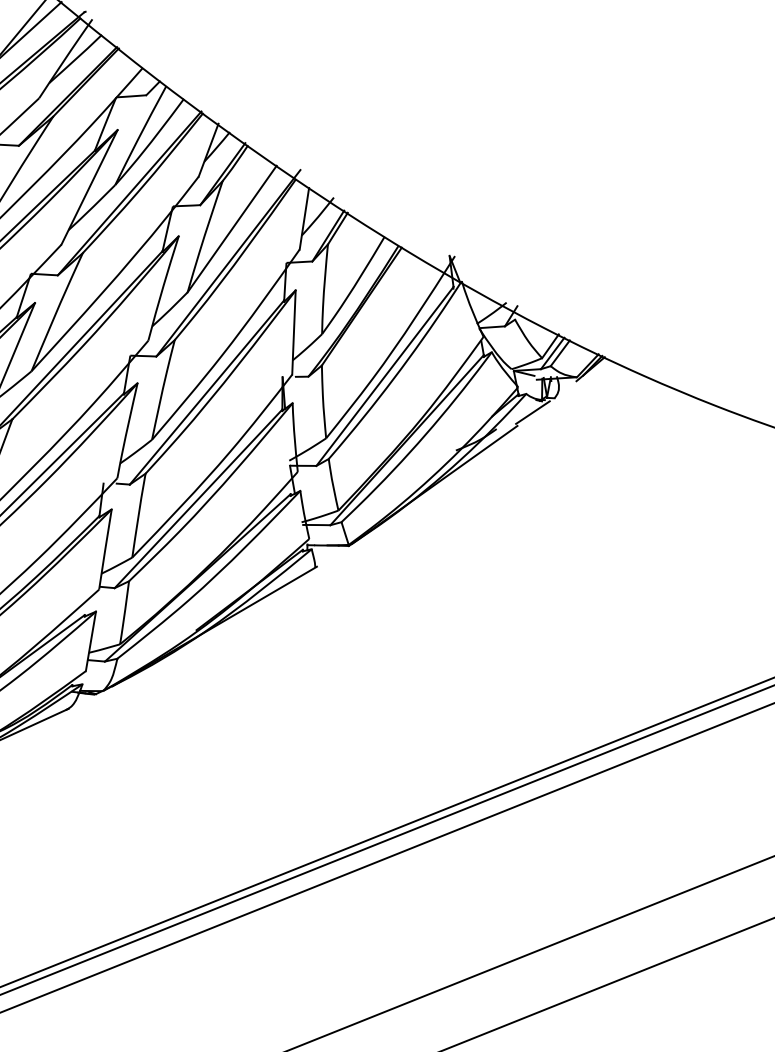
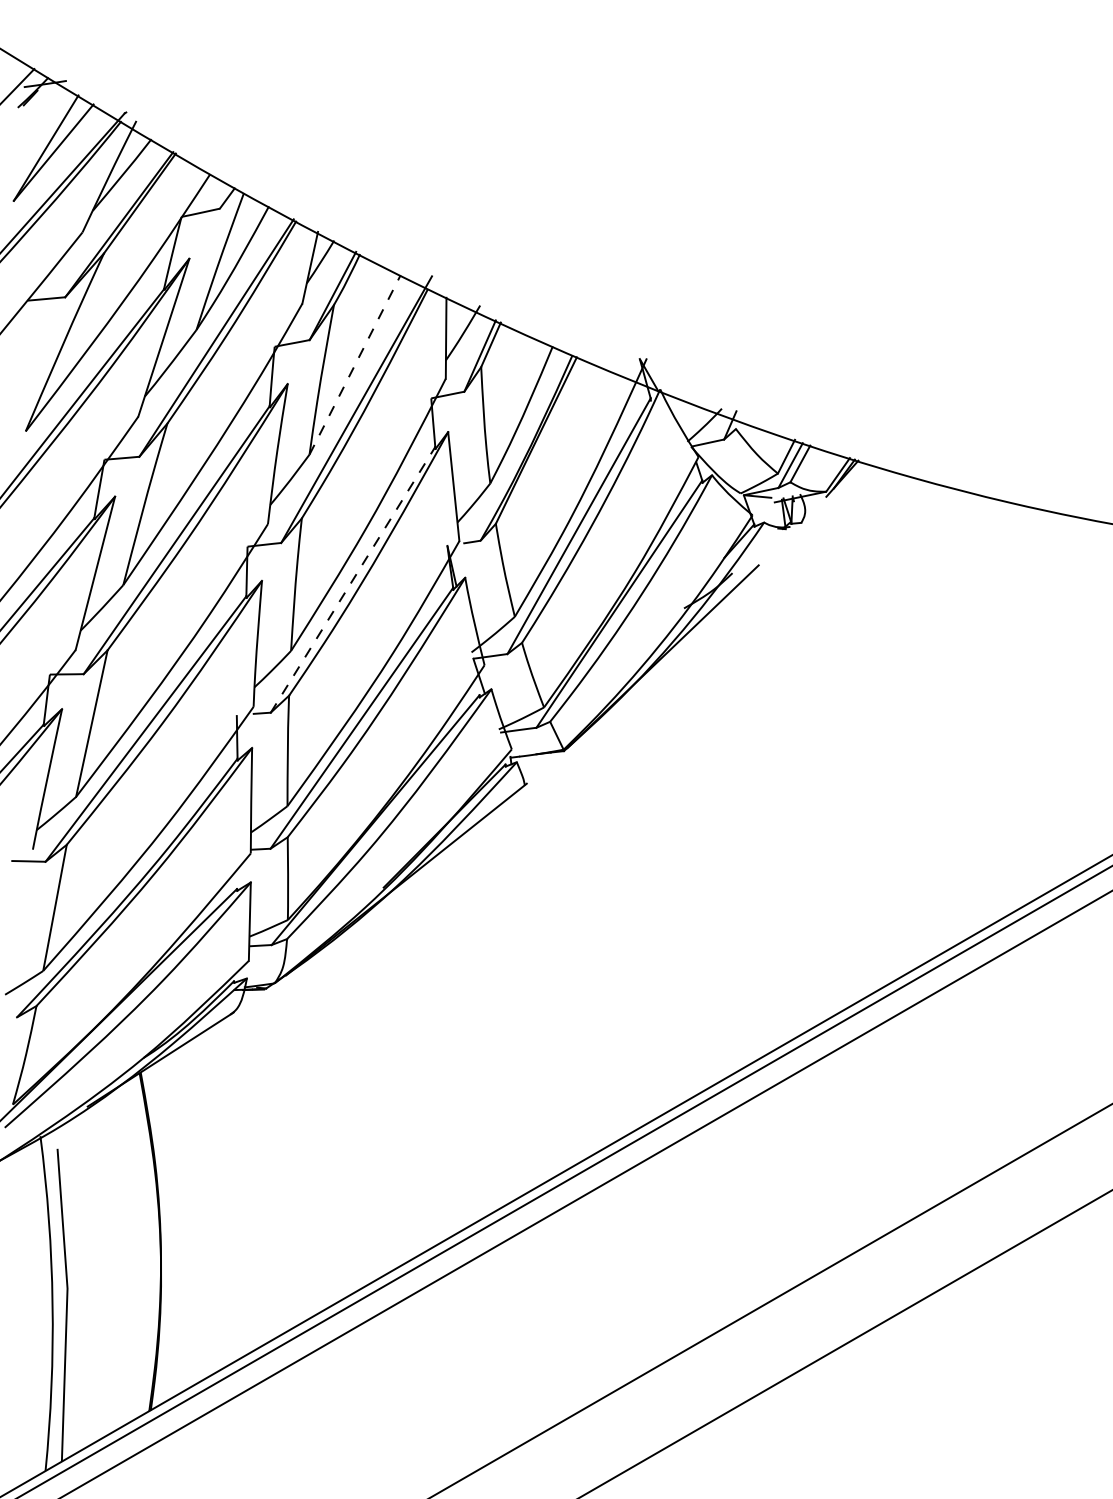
line: (232, 228) -> (355, 364), solid -> dashed
line: (207, 392) -> (353, 579), solid -> dashed
line: (532, 411) -> (775, 544), removed

